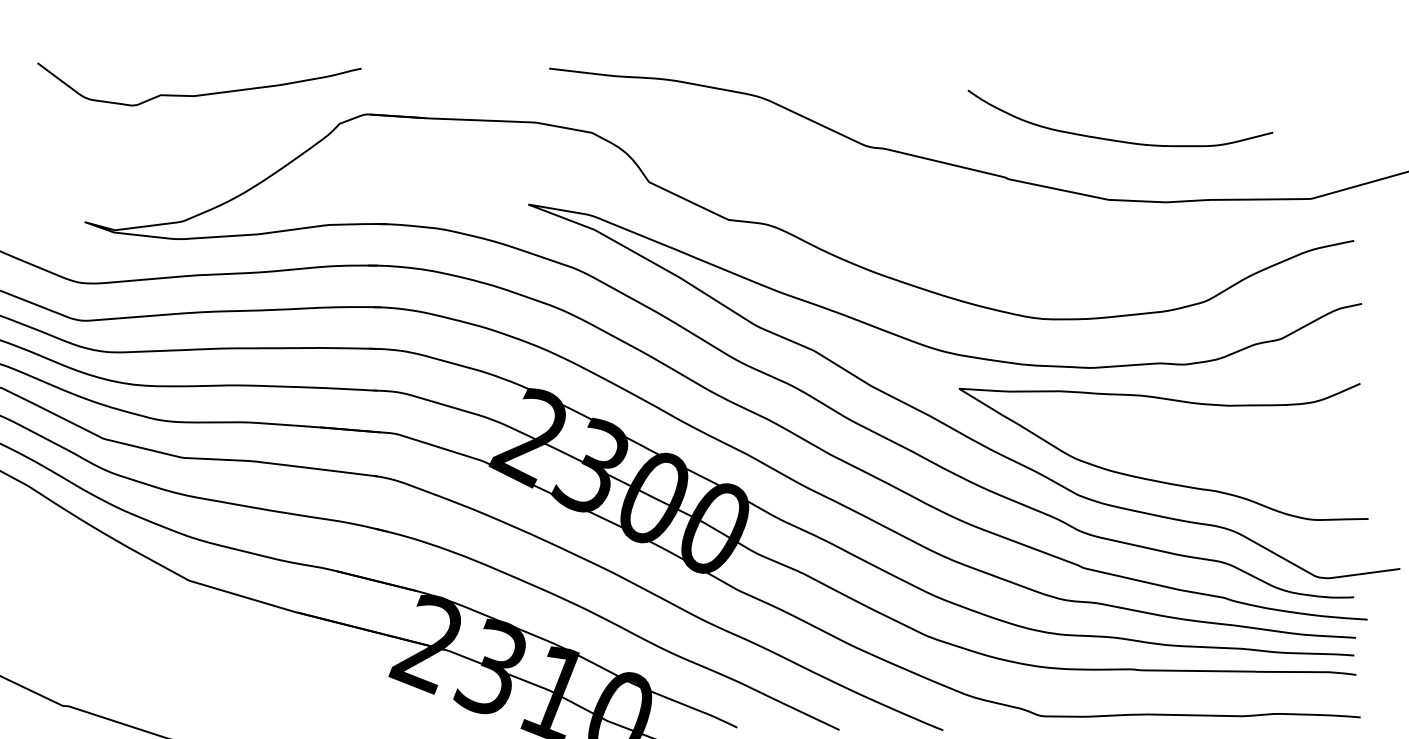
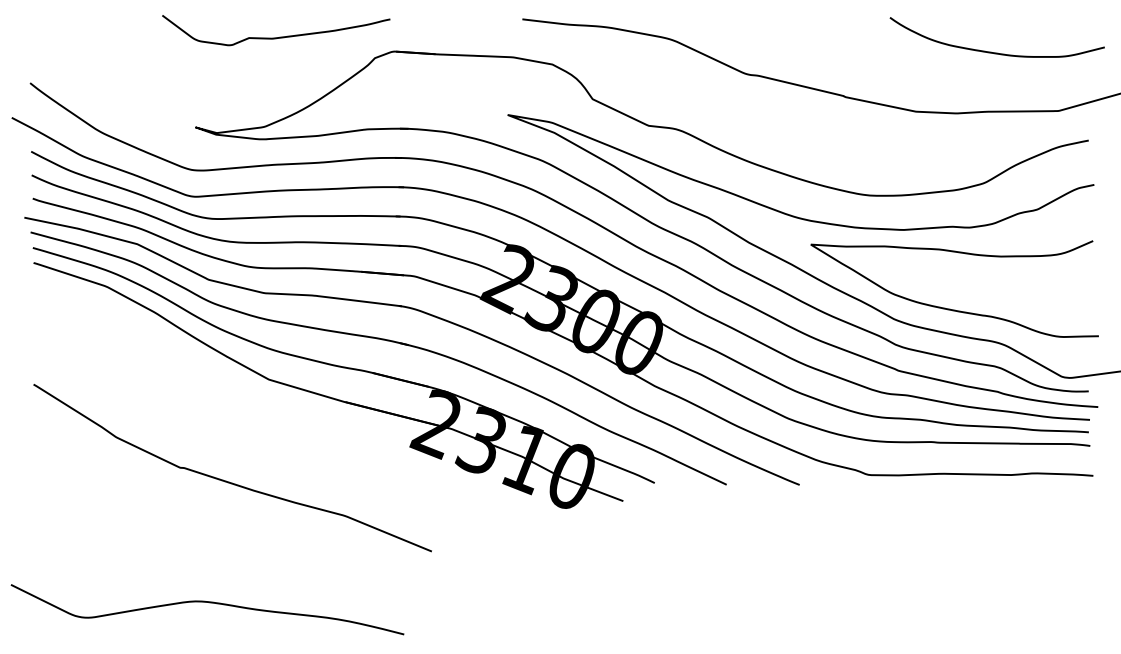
curve: (1112, 138) -> (991, 51), moved

